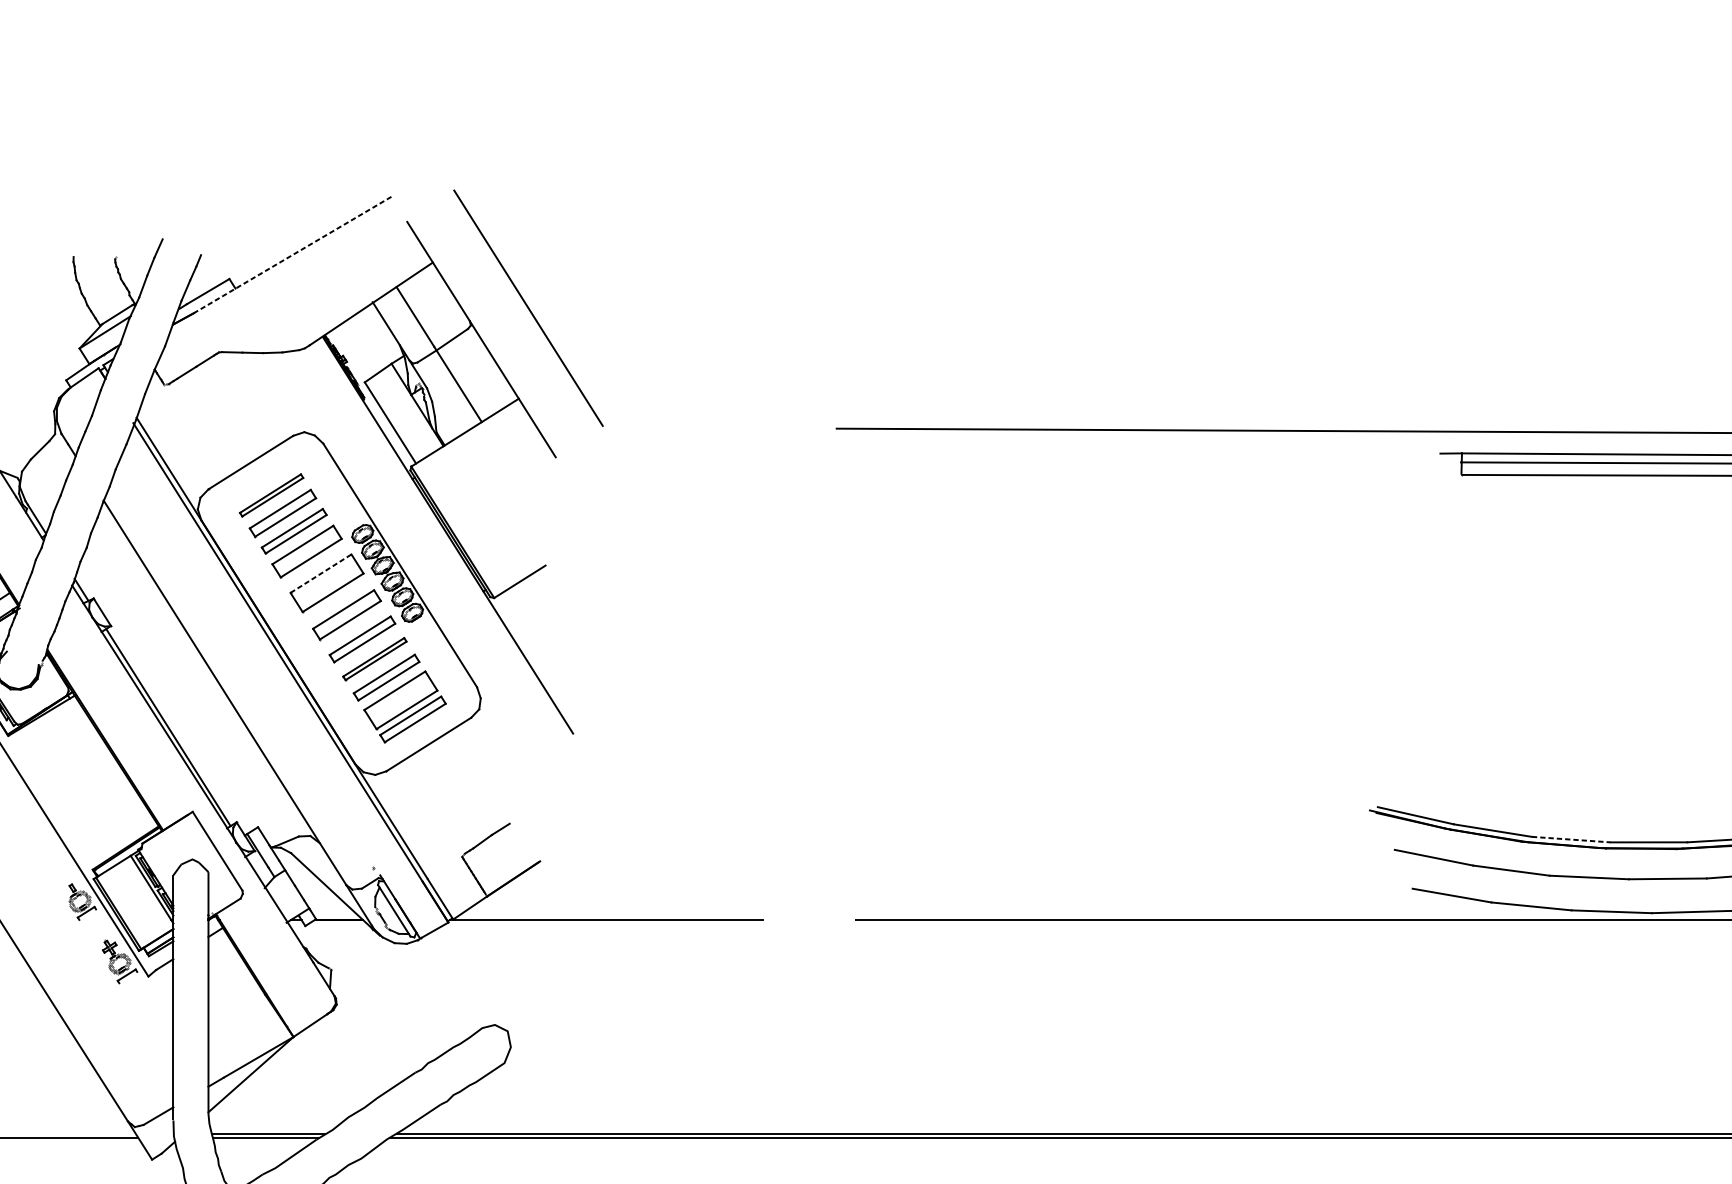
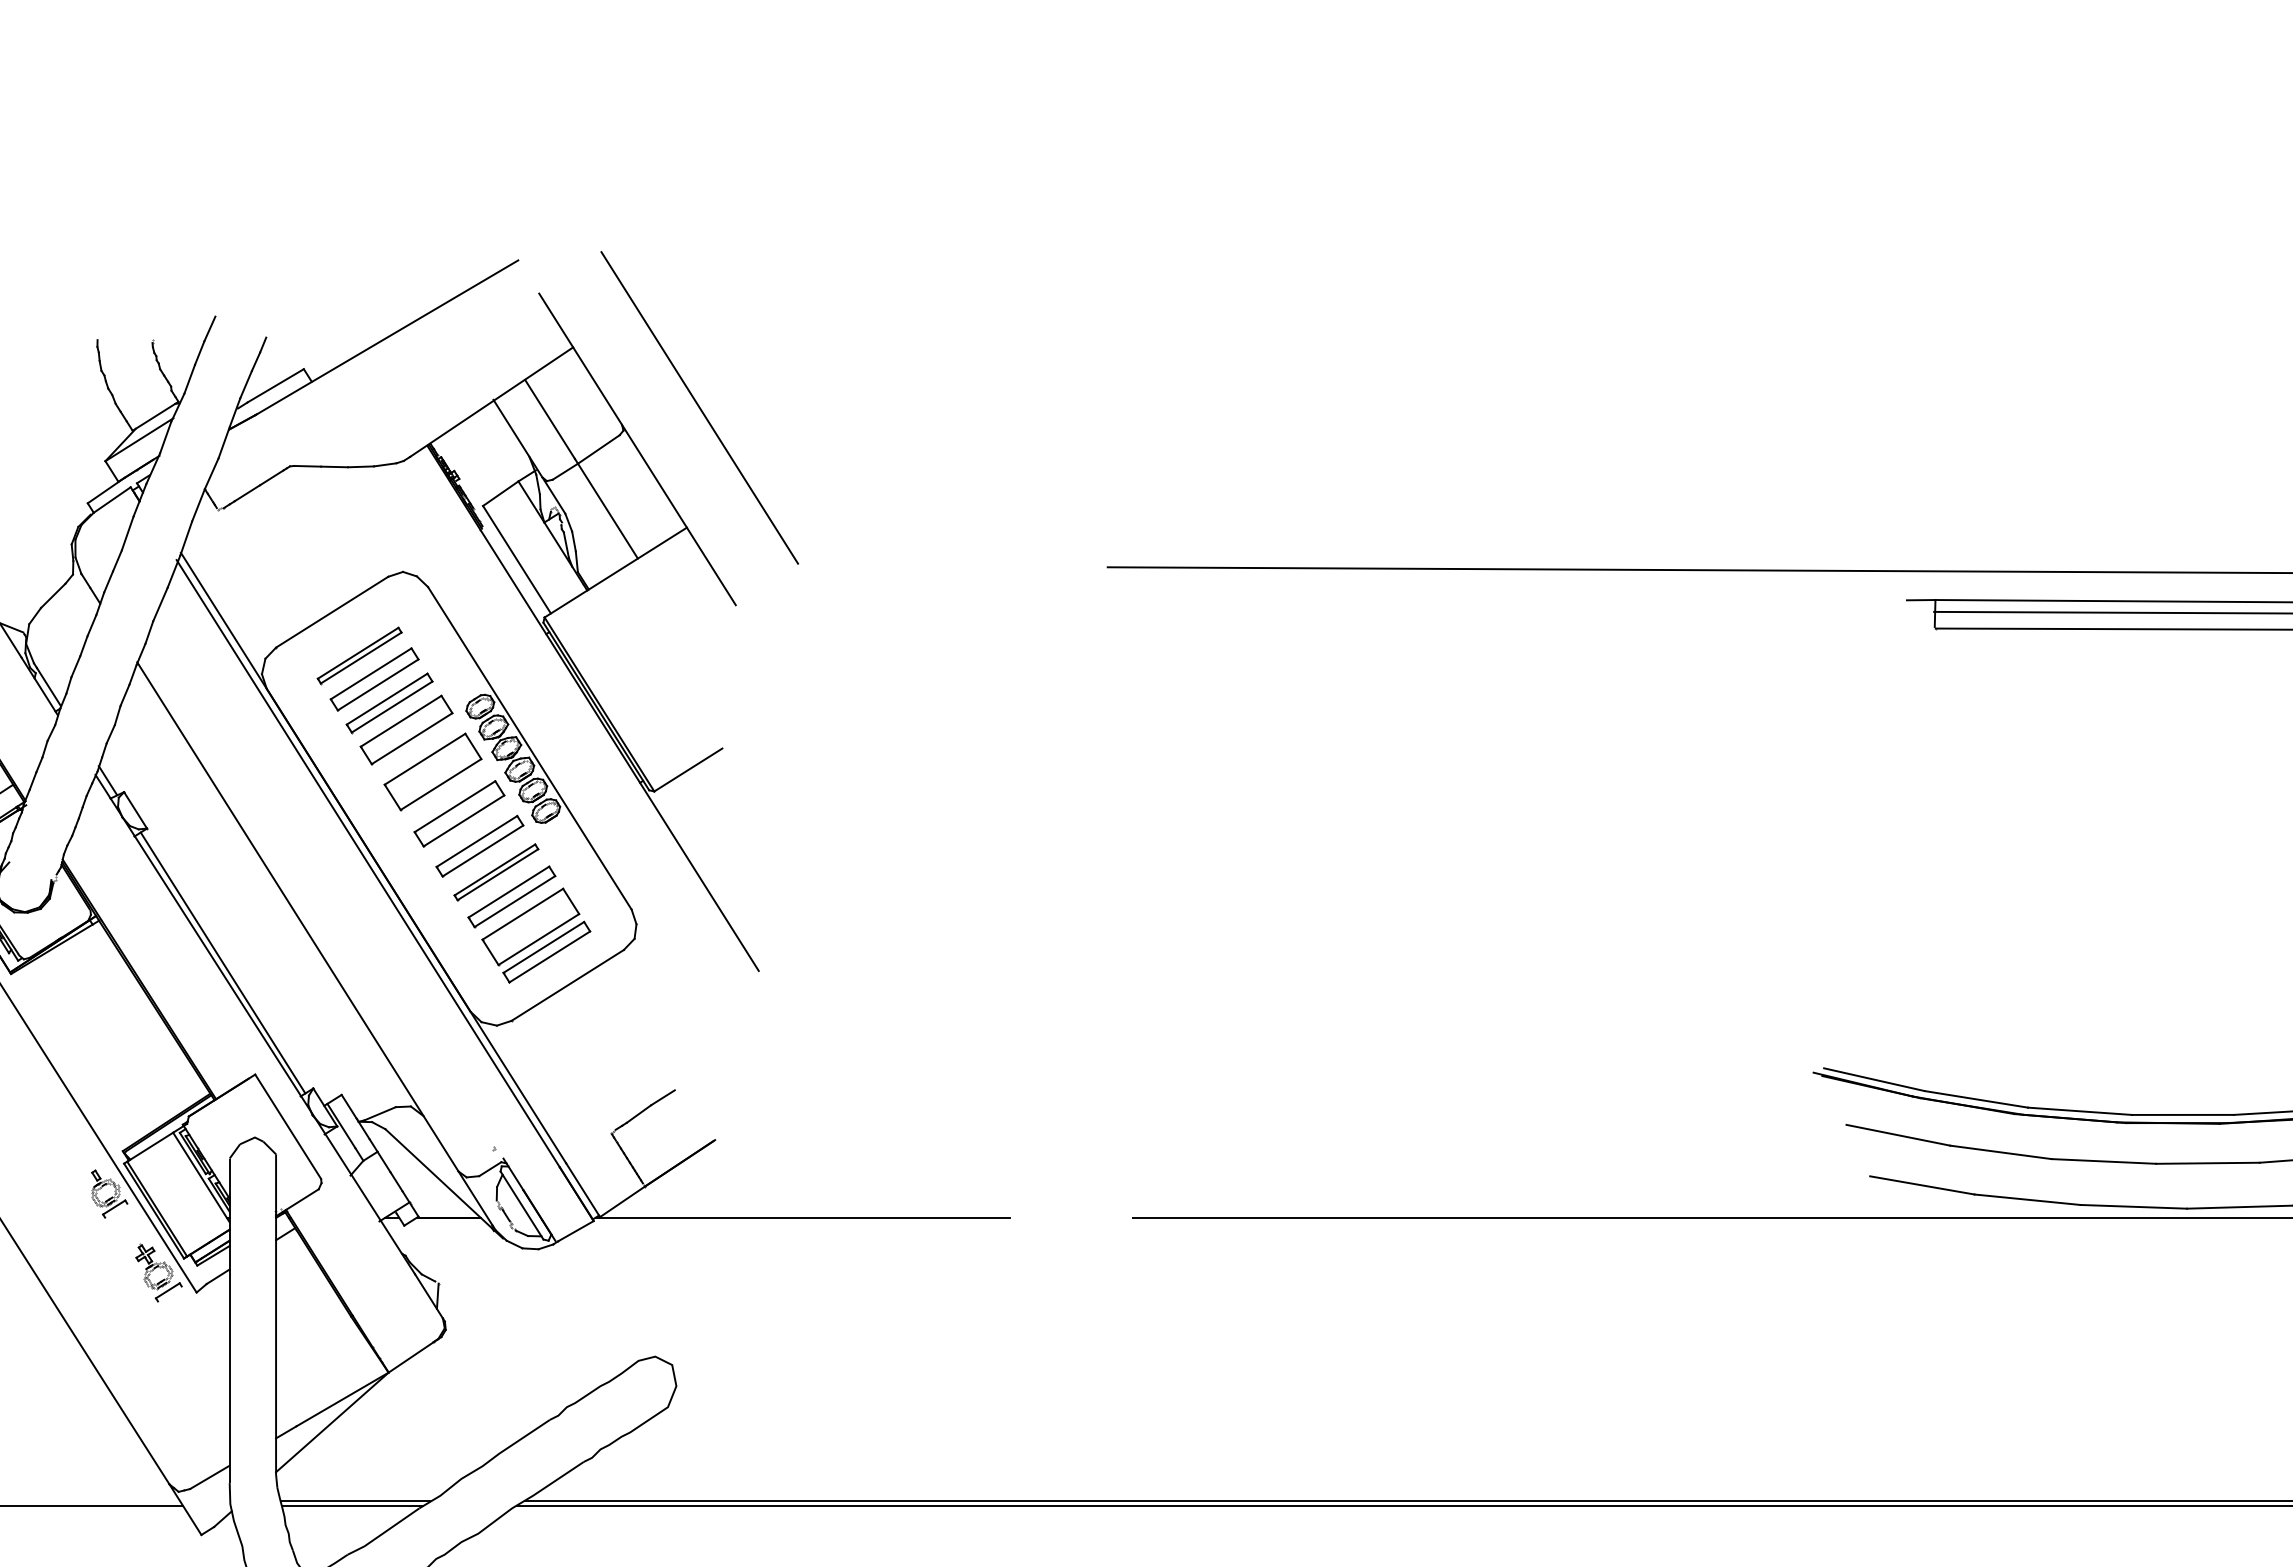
line: (291, 255) -> (386, 338), dashed -> solid
line: (321, 573) -> (425, 759), dashed -> solid
line: (1571, 839) -> (2080, 1111), dashed -> solid

